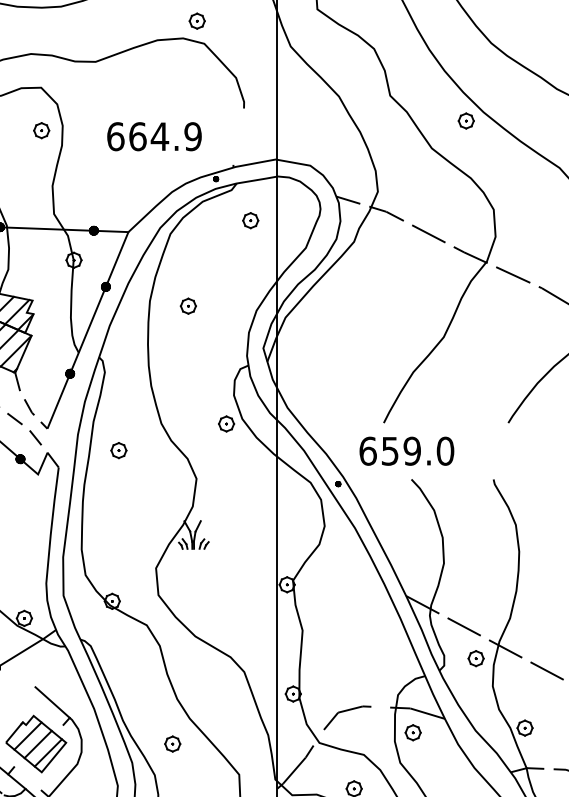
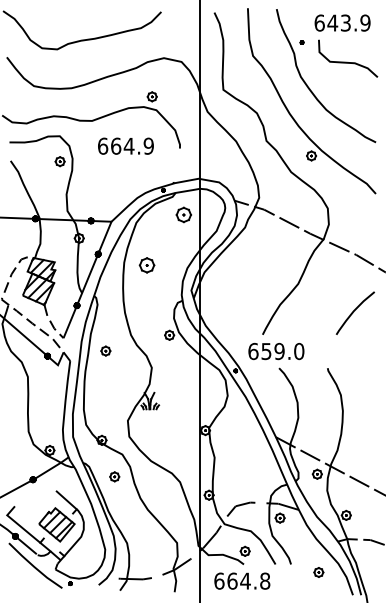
text: (153, 135) -> (125, 145), moved
part: (250, 219) -> (183, 214), size x1.6
part: (187, 306) -> (146, 265), size x1.6
part: (172, 743) -> (114, 476), moved

